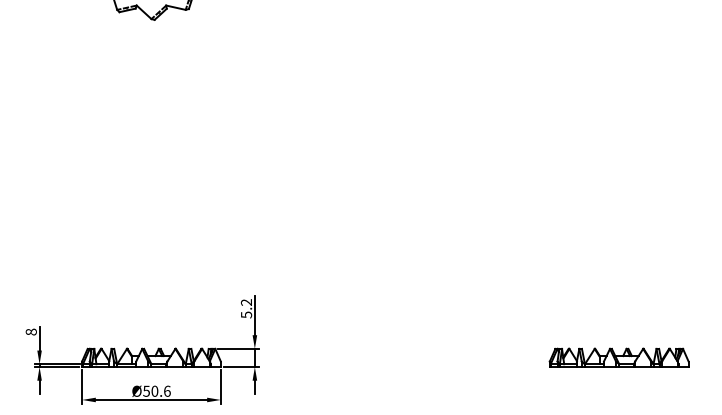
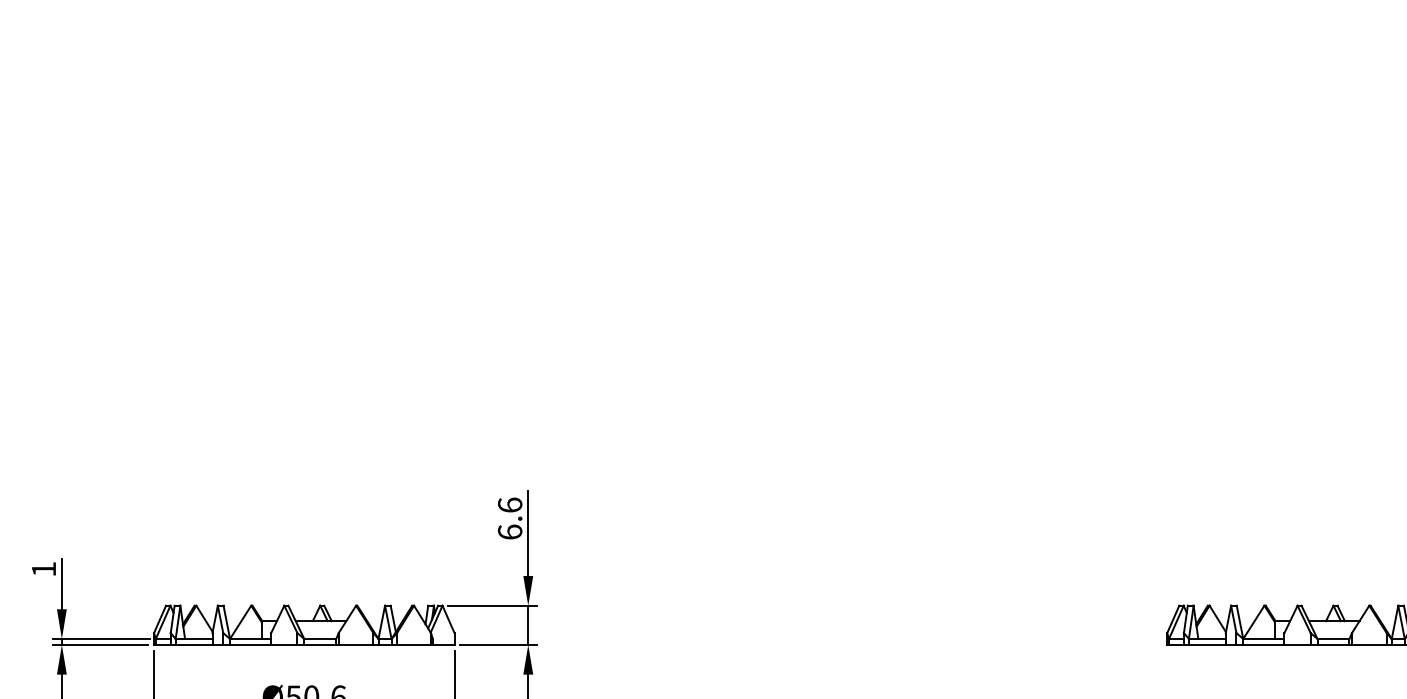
text: (246, 308) -> (510, 518), 5.2 -> 6.6
text: (30, 331) -> (42, 568), 8 -> 1

